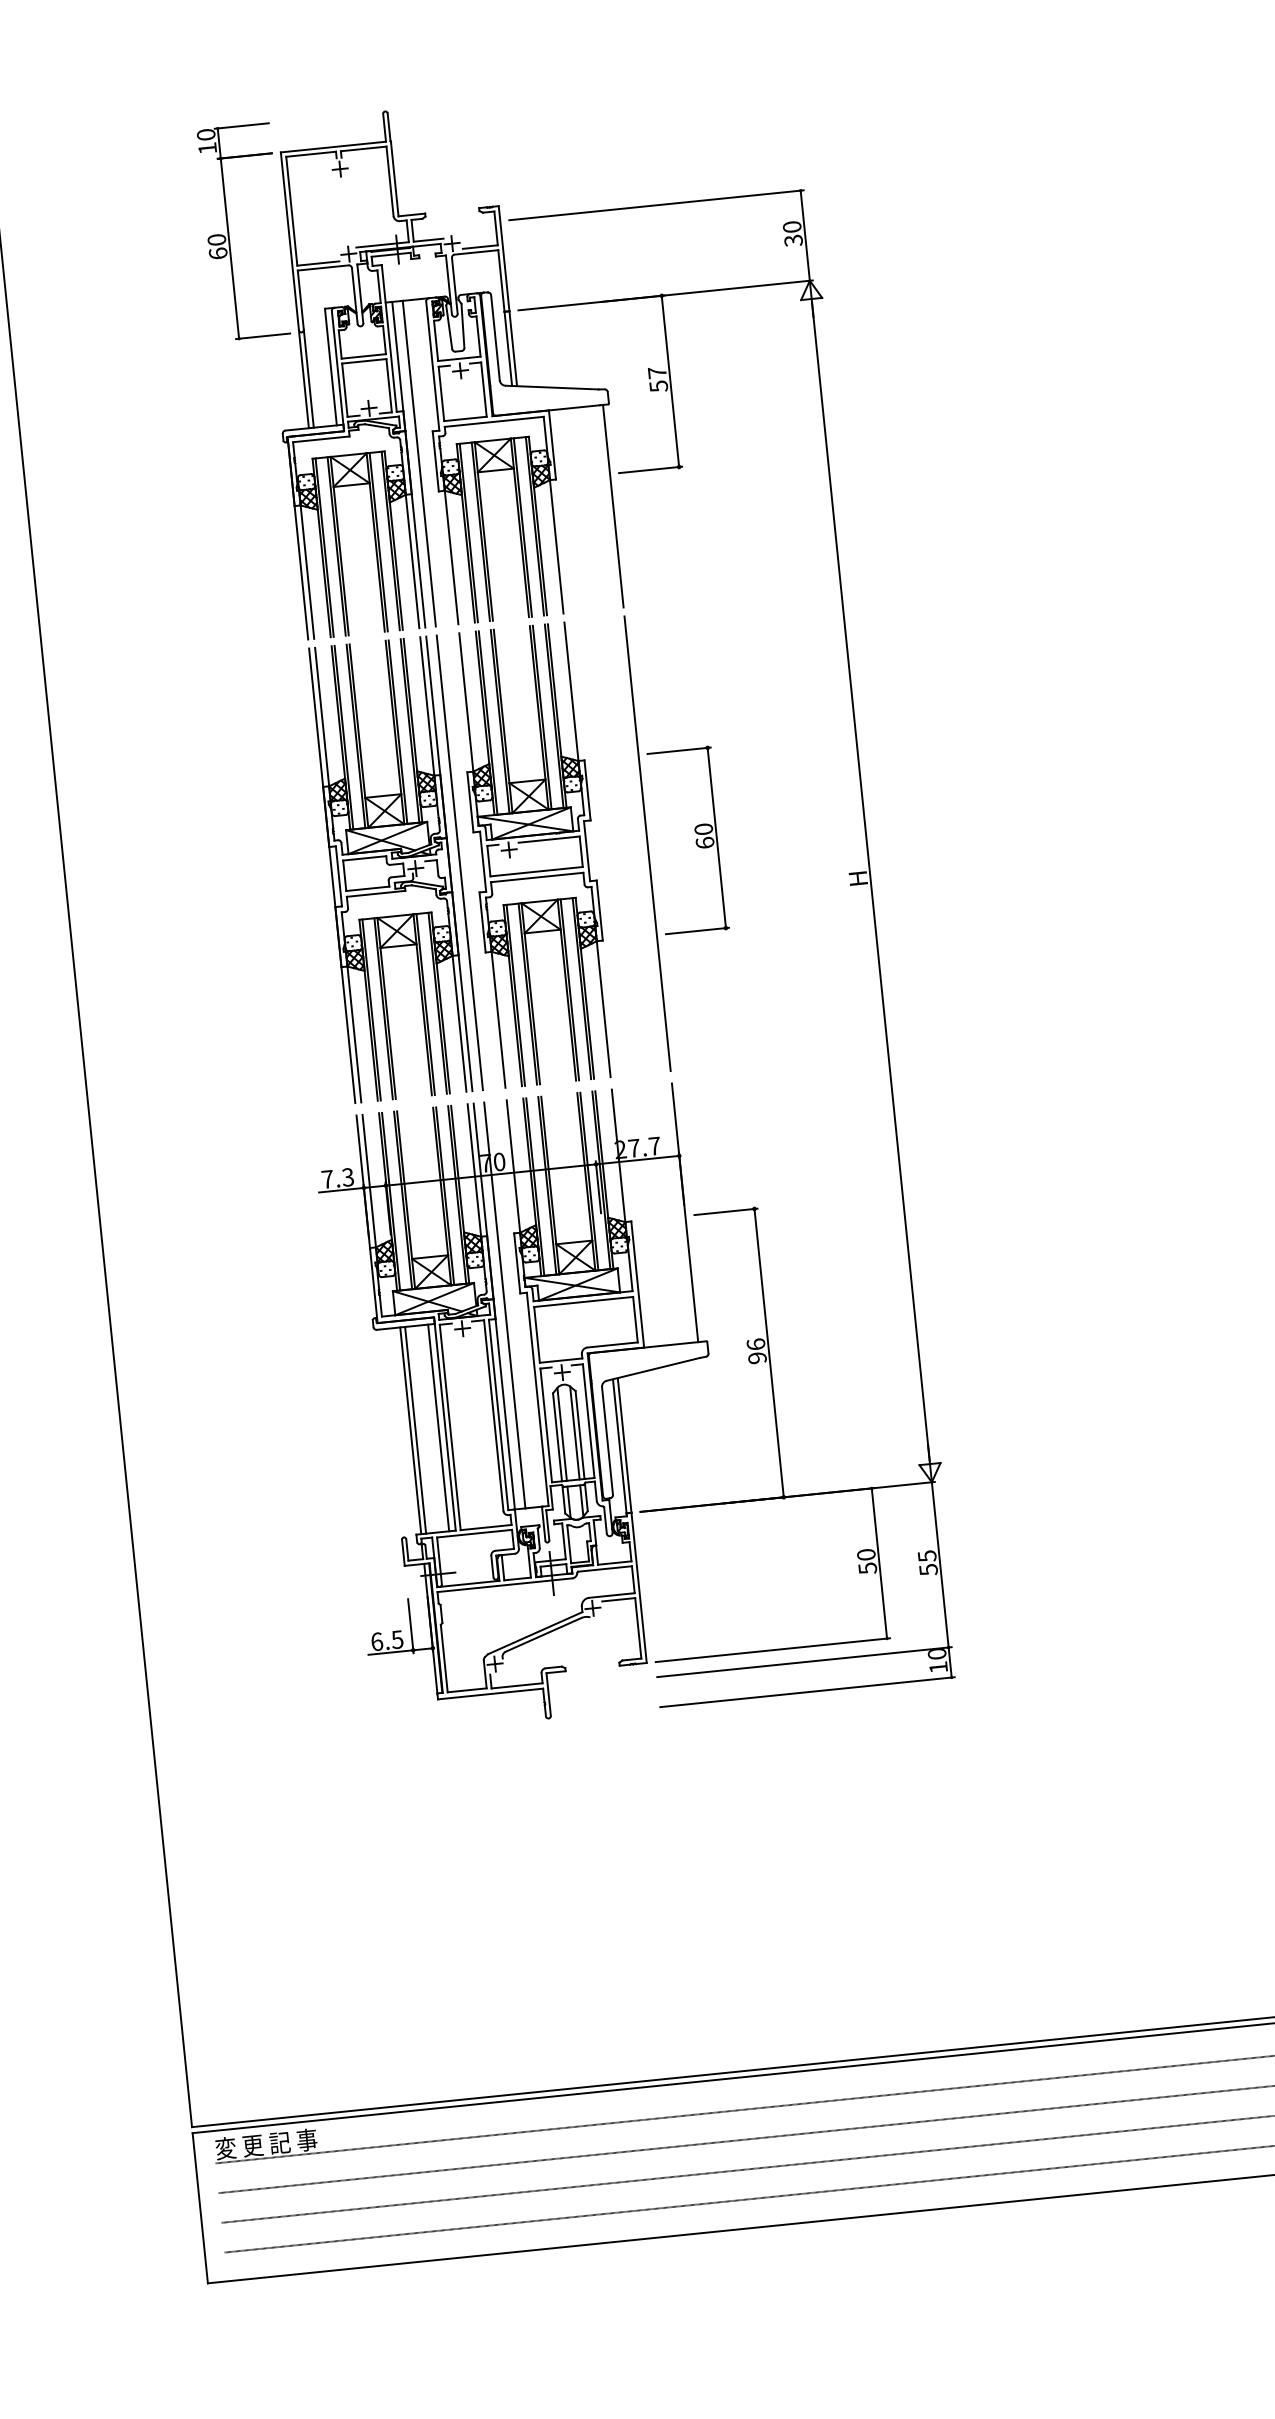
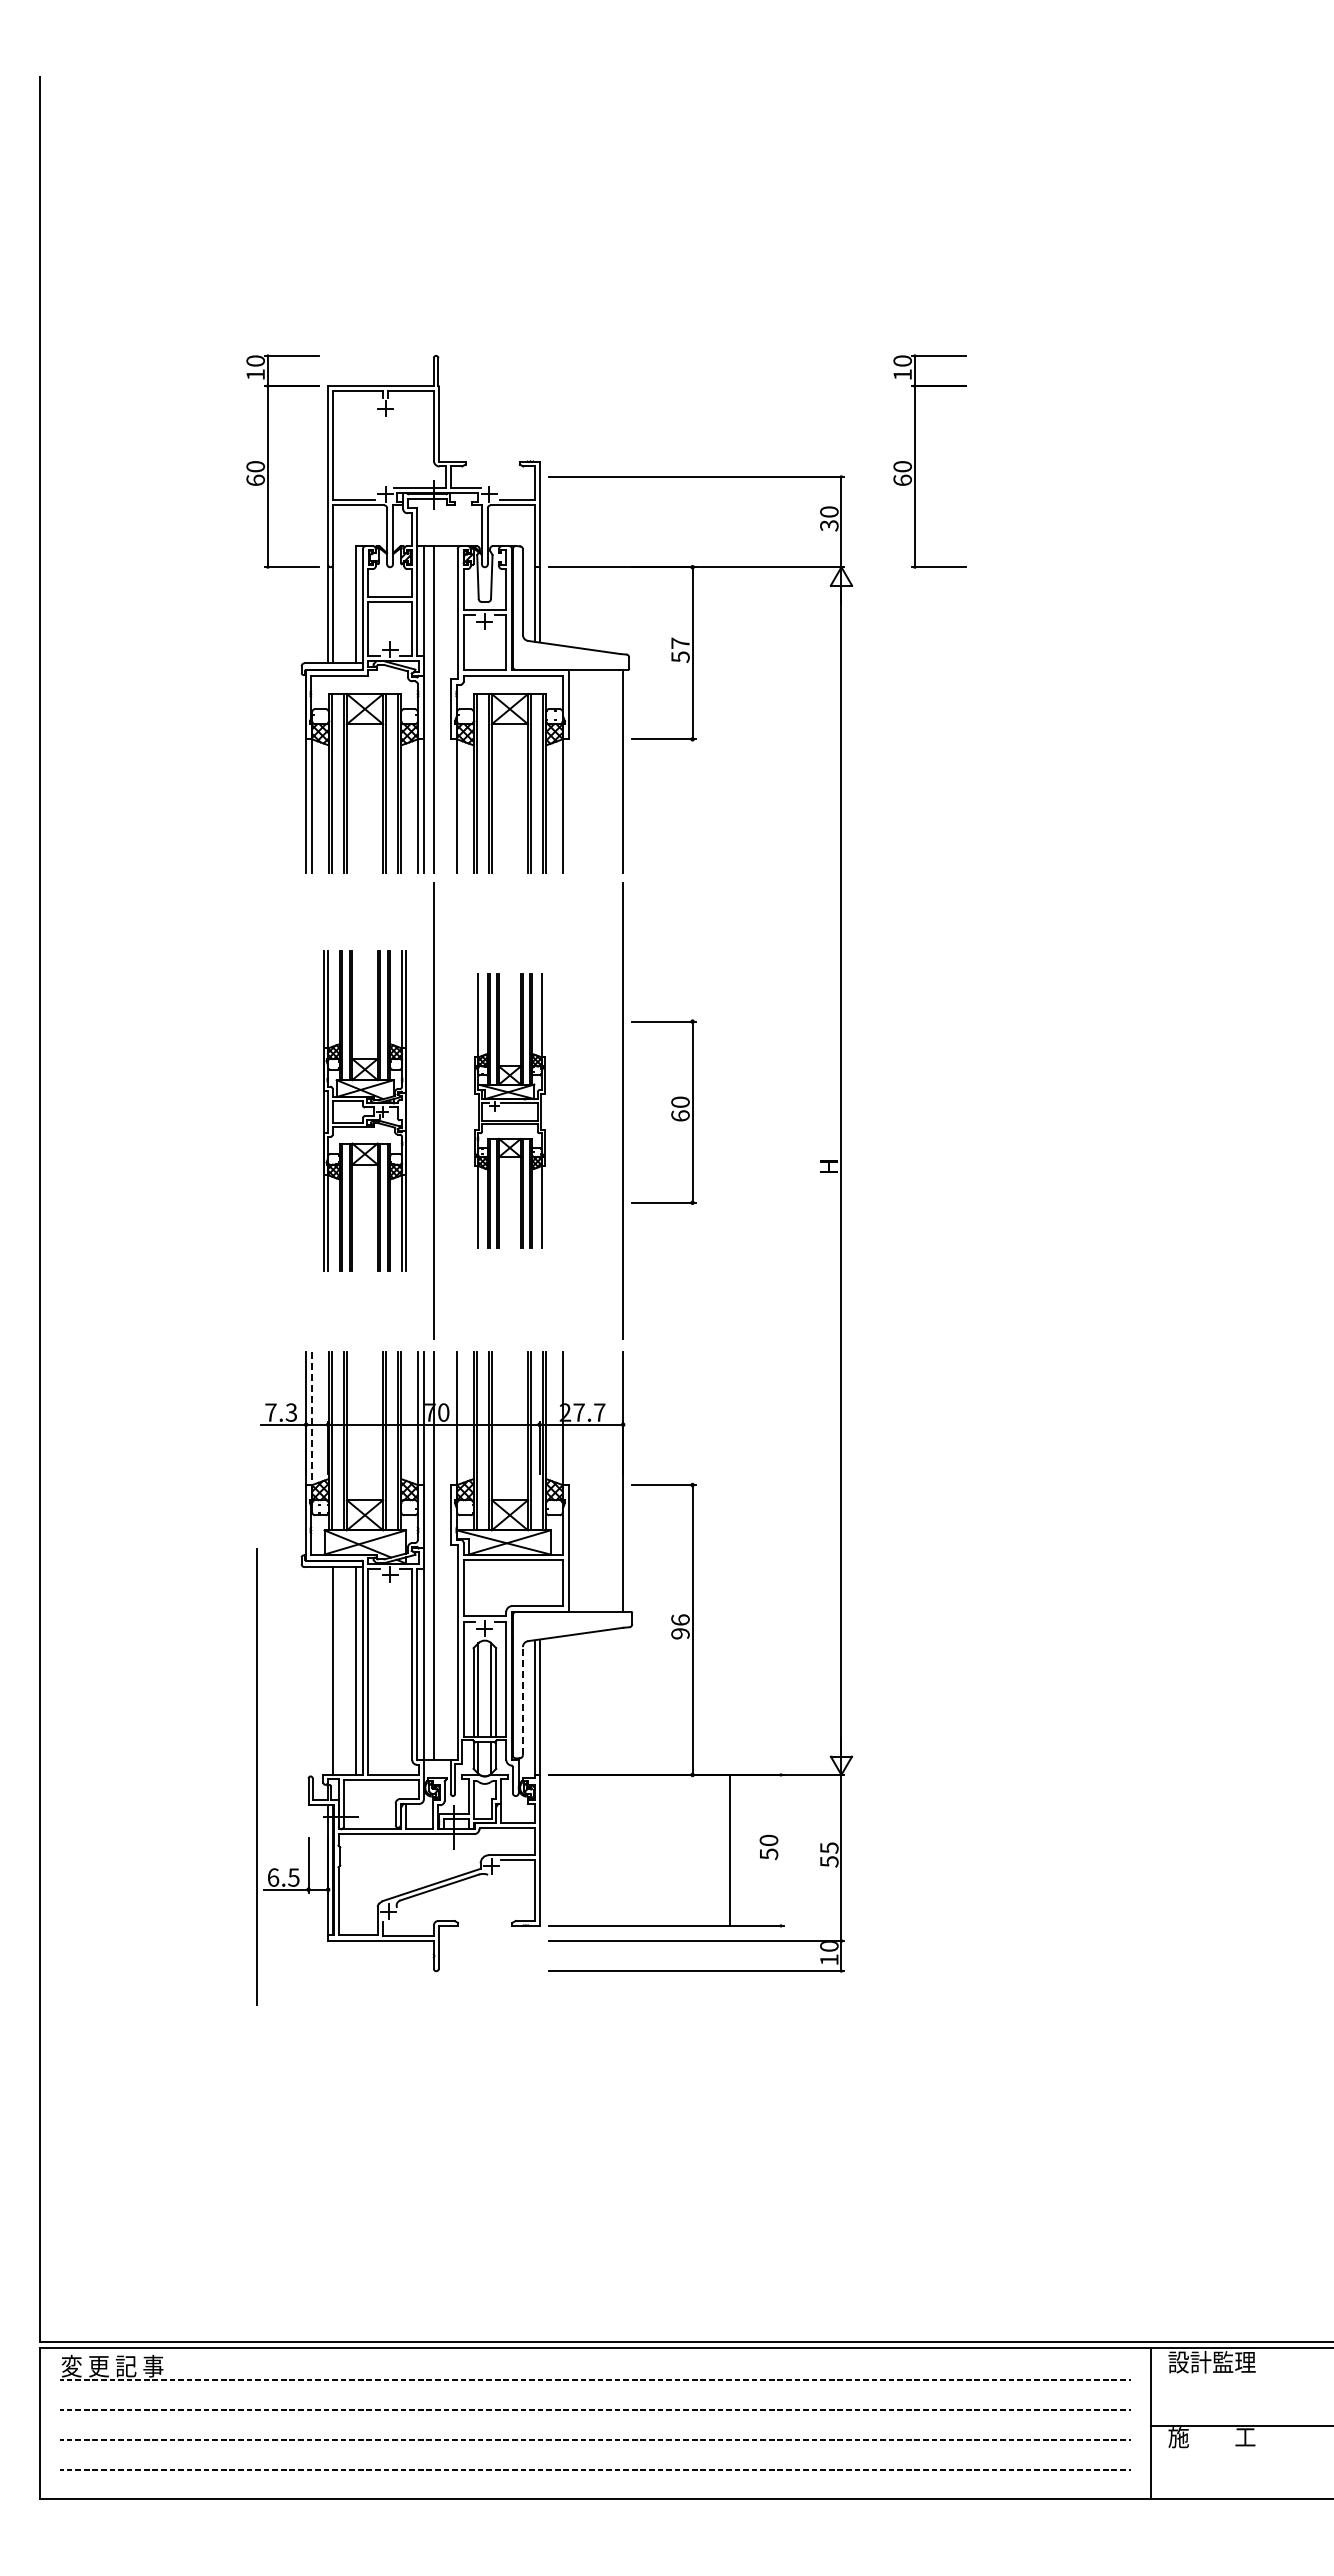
part: (872, 168) -> (915, 461), added
part: (534, 854) -> (509, 1110), size x0.6
part: (390, 869) -> (364, 1110), size x0.7
line: (369, 1182) -> (312, 1419), solid -> dashed
line: (410, 1430) -> (328, 1670), removed
line: (607, 1440) -> (522, 1700), solid -> dashed
line: (350, 1542) -> (256, 1776), added
line: (879, 1562) -> (730, 1849), moved

